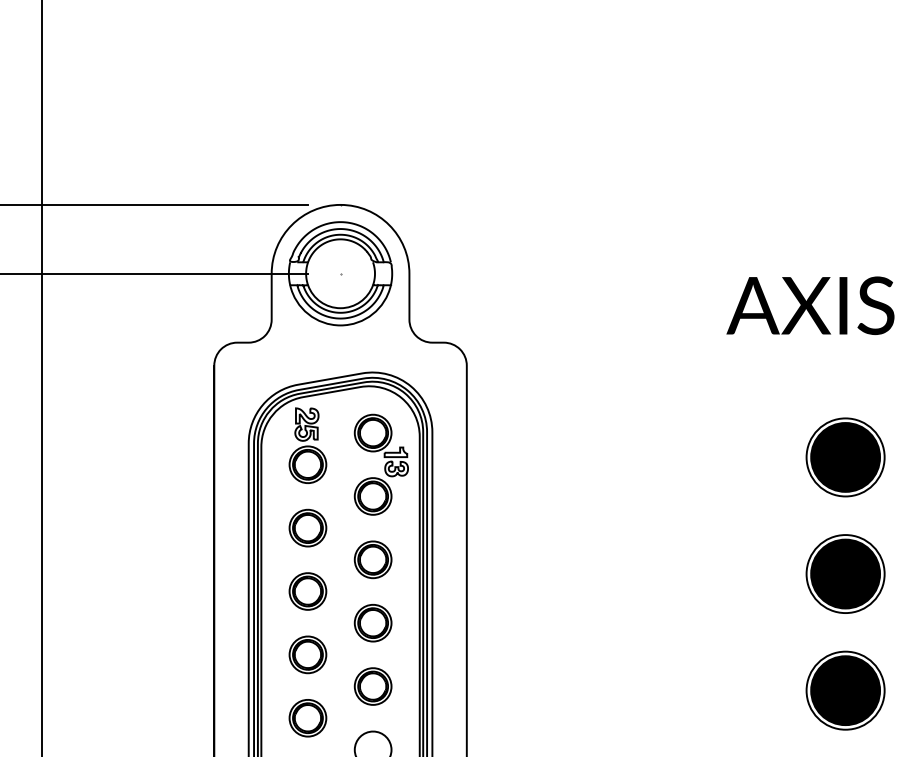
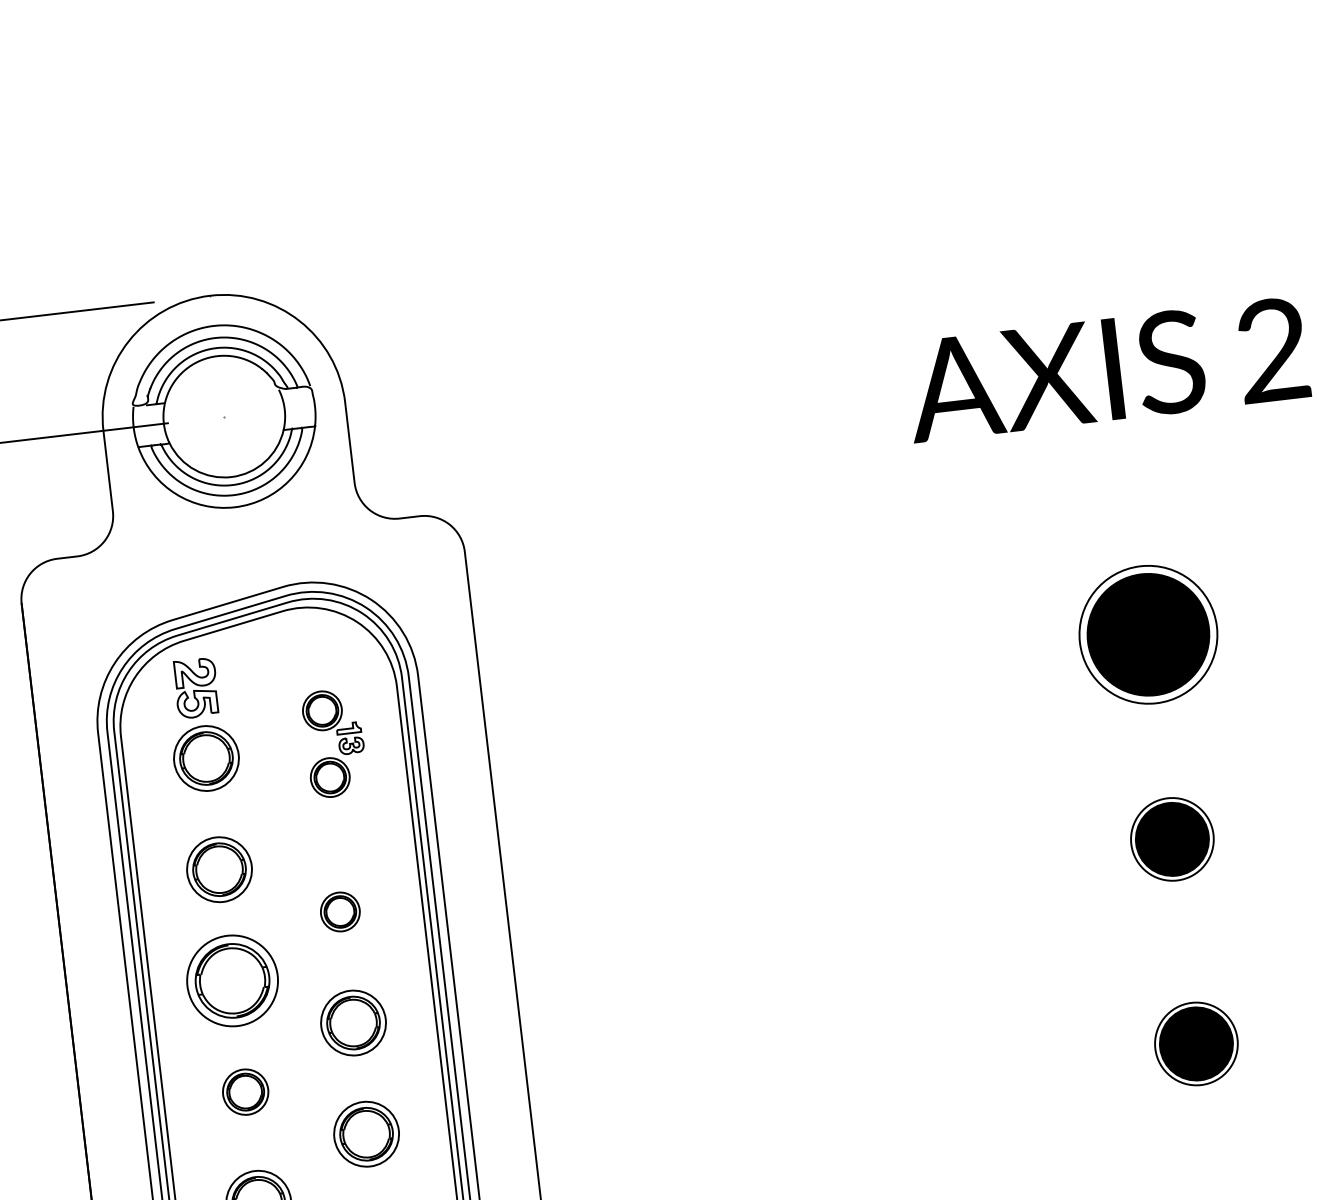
part: (380, 464) -> (333, 743), size x0.6
part: (372, 559) -> (339, 911), size x0.6
part: (845, 573) -> (1172, 838), size x0.6
part: (307, 591) -> (231, 980), size x1.4
part: (307, 654) -> (244, 1091), size x0.7
part: (845, 690) -> (1196, 1043), size x0.6

